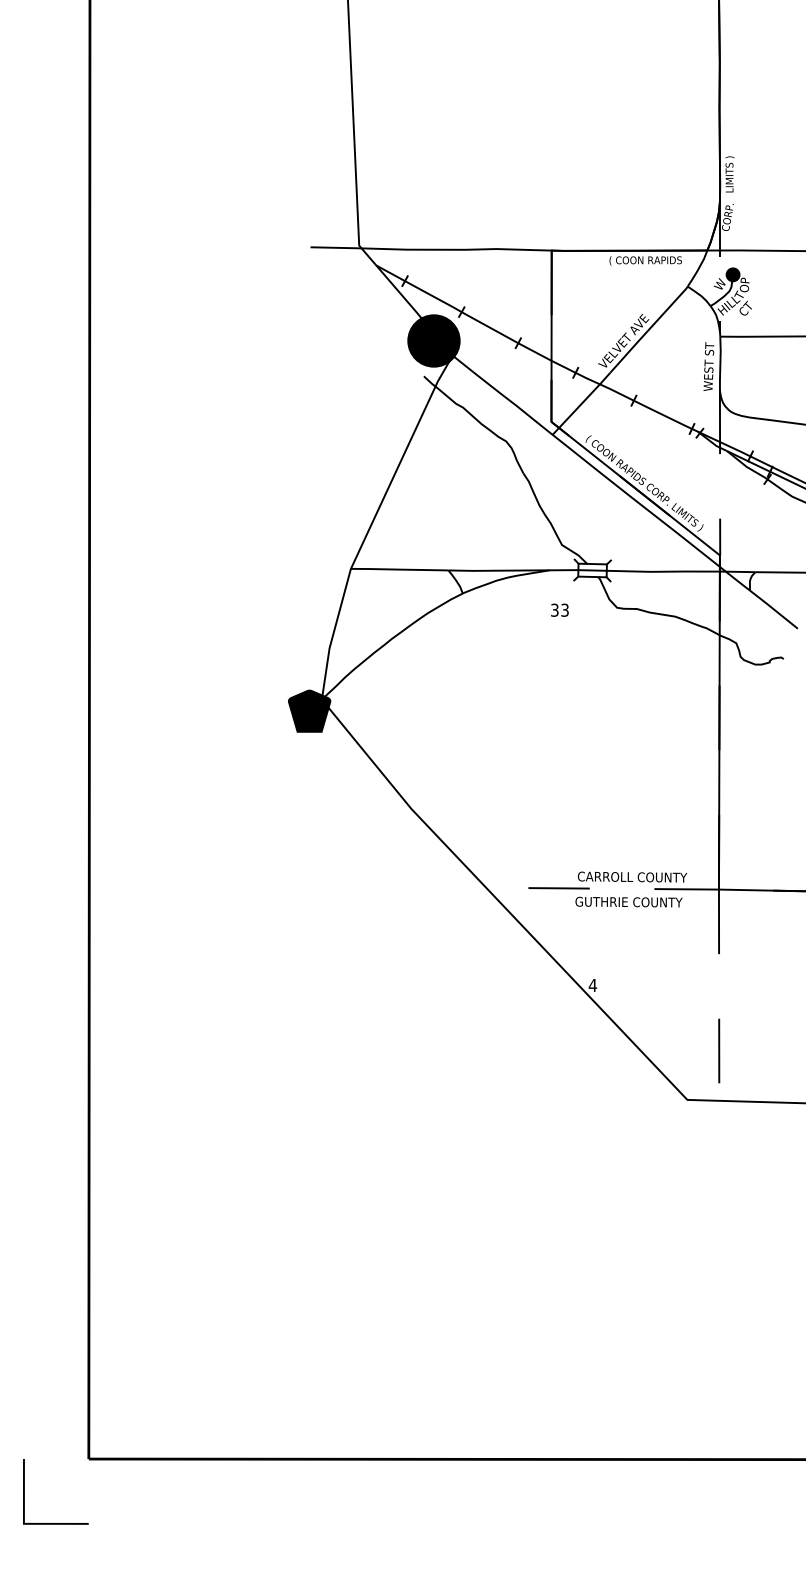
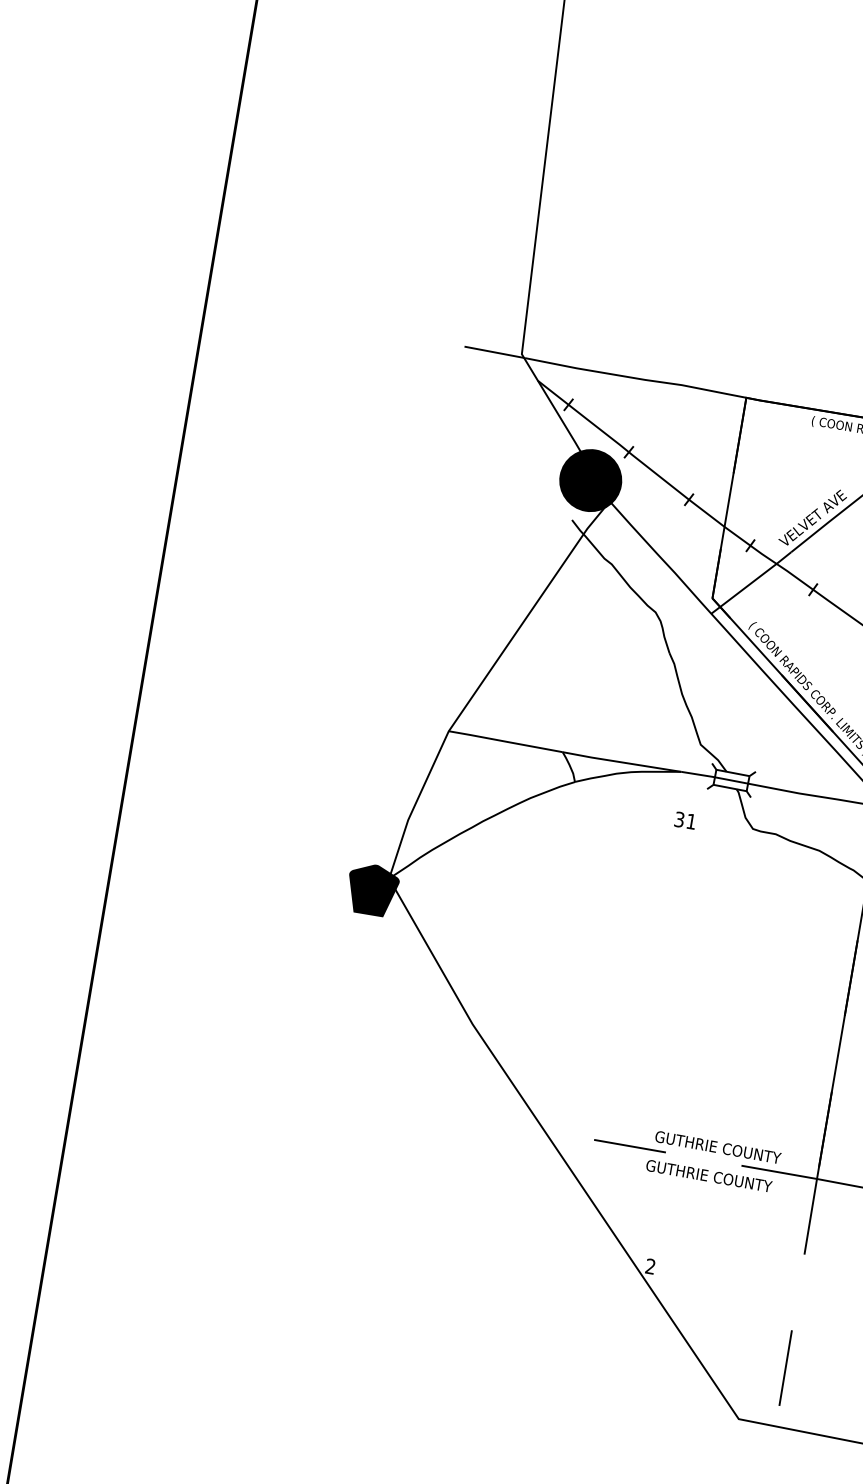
text: (564, 609) -> (690, 820), 33 -> 31
text: (632, 876) -> (718, 1146), CARROLL COUNTY -> GUTHRIE COUNTY
text: (592, 984) -> (650, 1265), 4 -> 2

